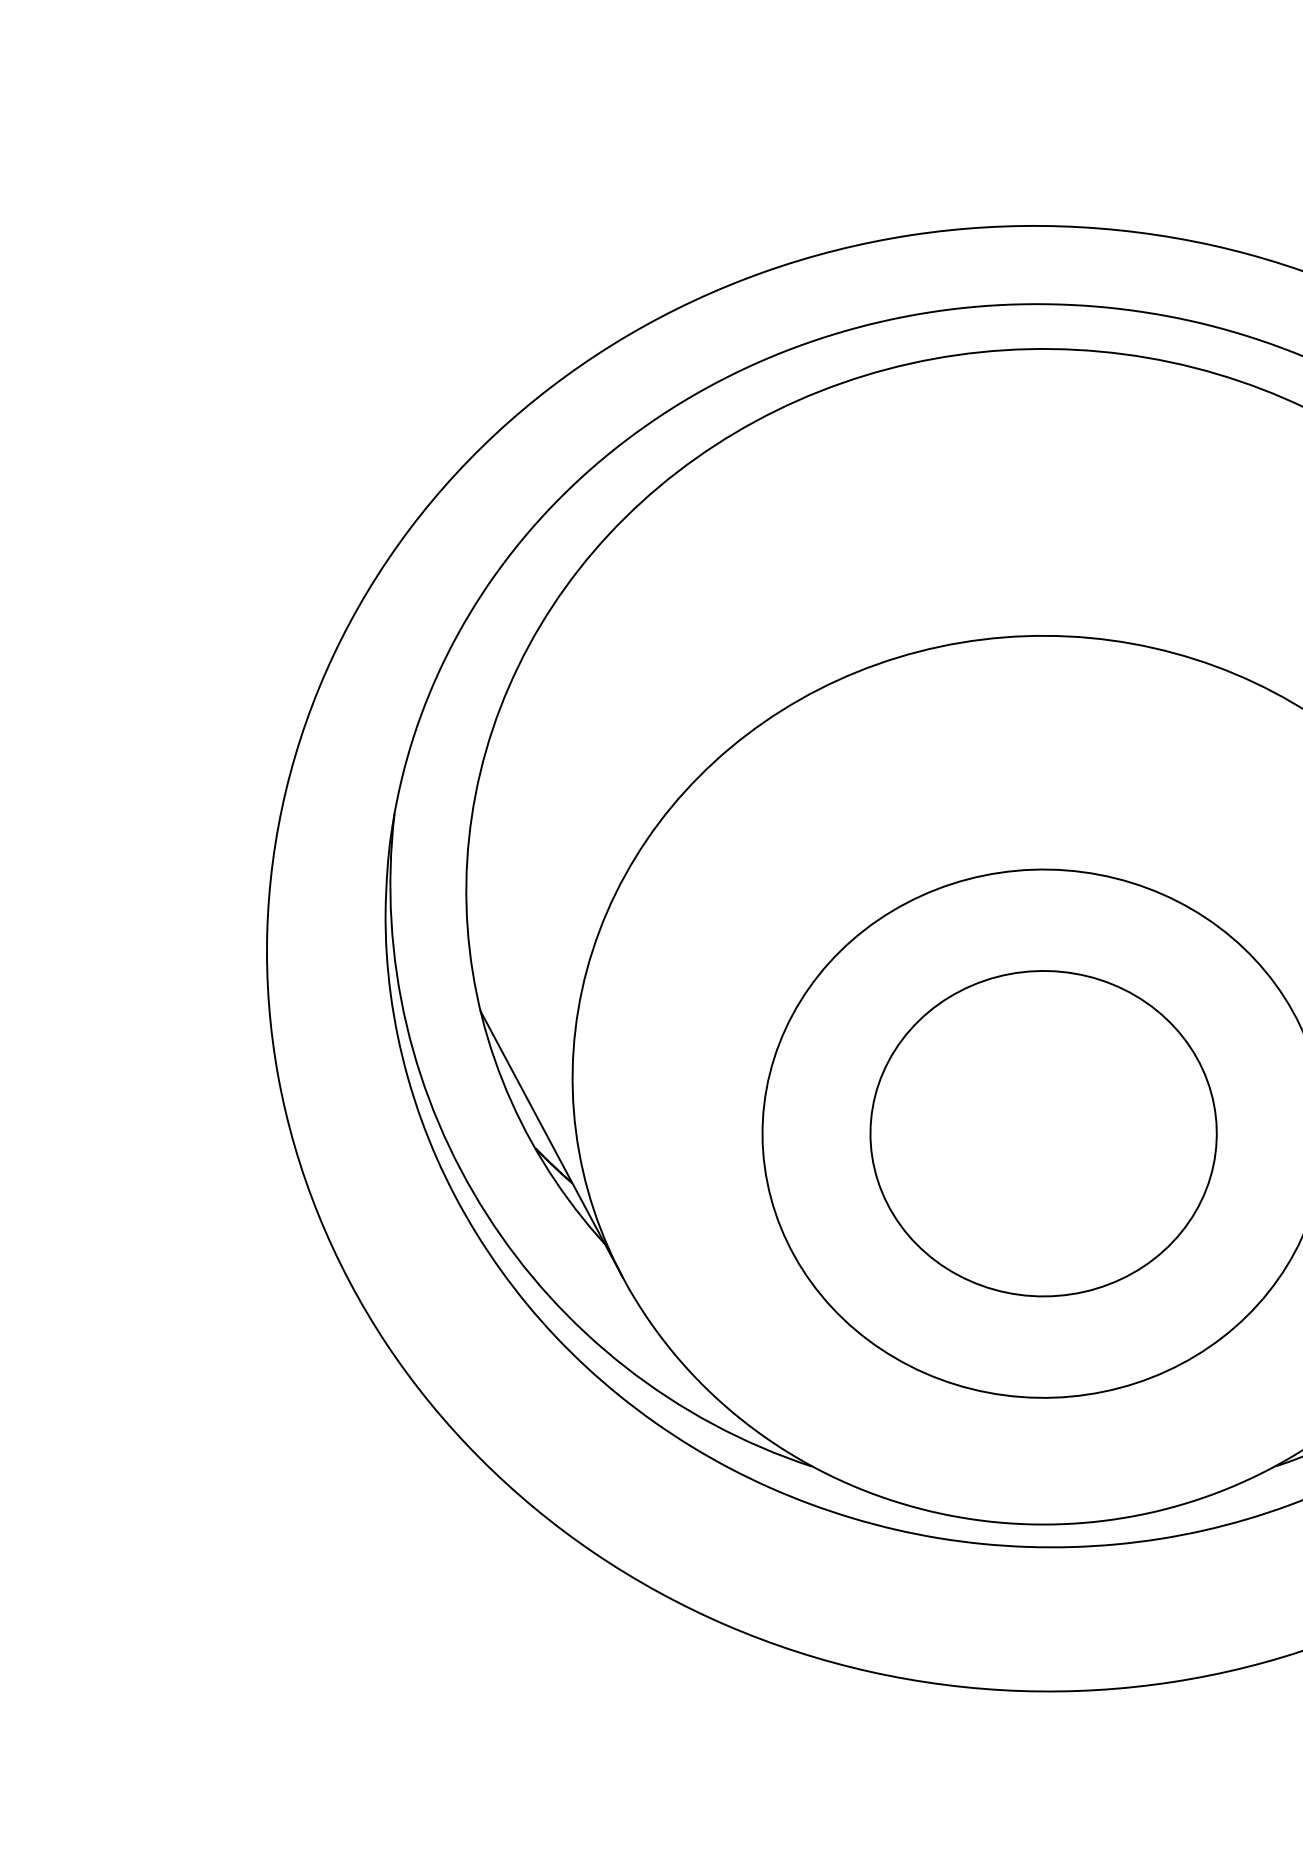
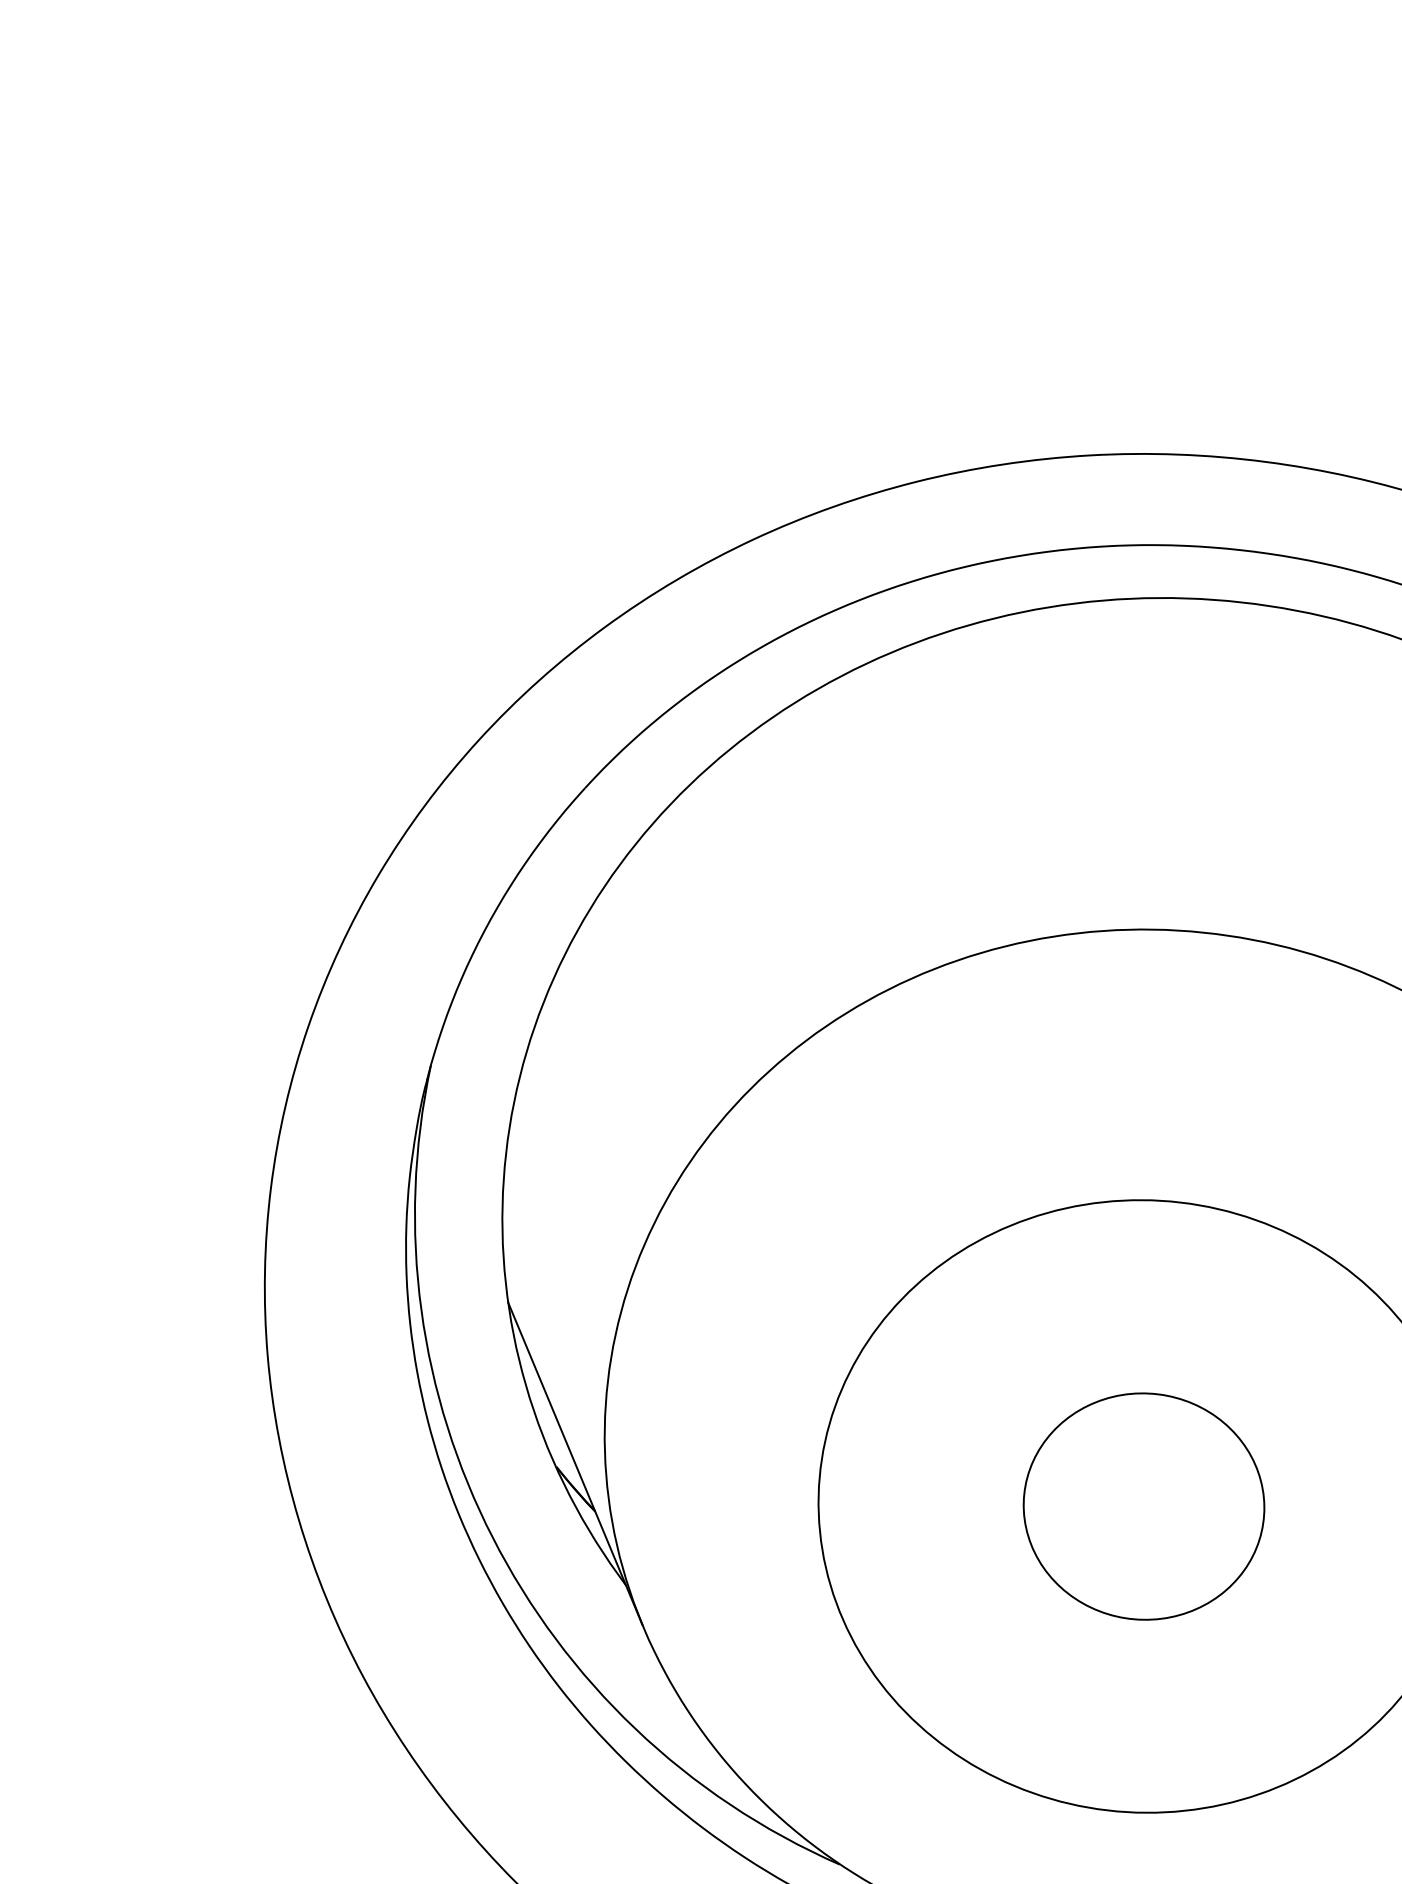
part: (1043, 1133) -> (1143, 1506), size x0.6

